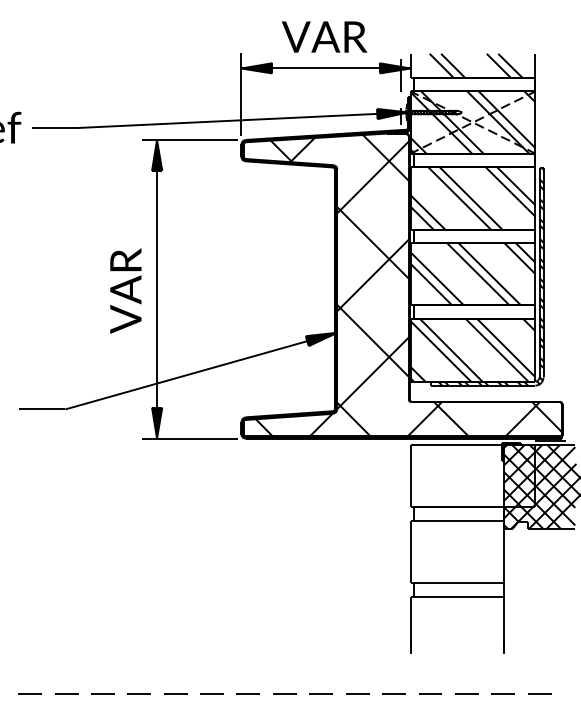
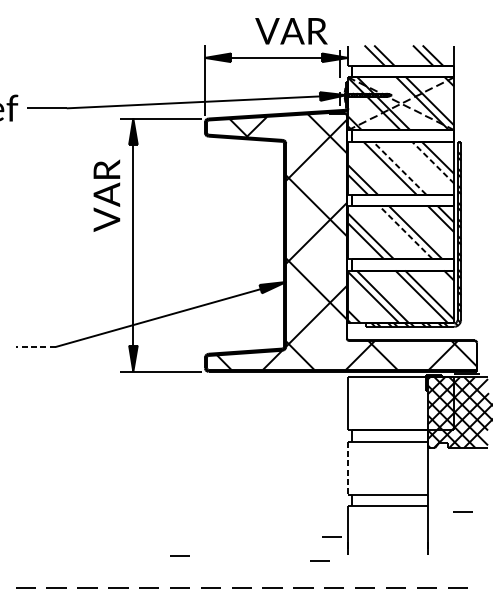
text: (324, 36) -> (291, 30), moved
line: (510, 192) -> (433, 163), solid -> dashed
line: (470, 198) -> (399, 168), solid -> dashed
line: (478, 274) -> (405, 232), solid -> dashed
text: (125, 290) -> (106, 195), moved
line: (41, 409) -> (35, 347), solid -> dashed
line: (410, 552) -> (348, 468), solid -> dashed
line: (545, 604) -> (462, 512), added
line: (390, 633) -> (331, 537), added
line: (211, 655) -> (179, 555), added
line: (376, 661) -> (319, 560), added

